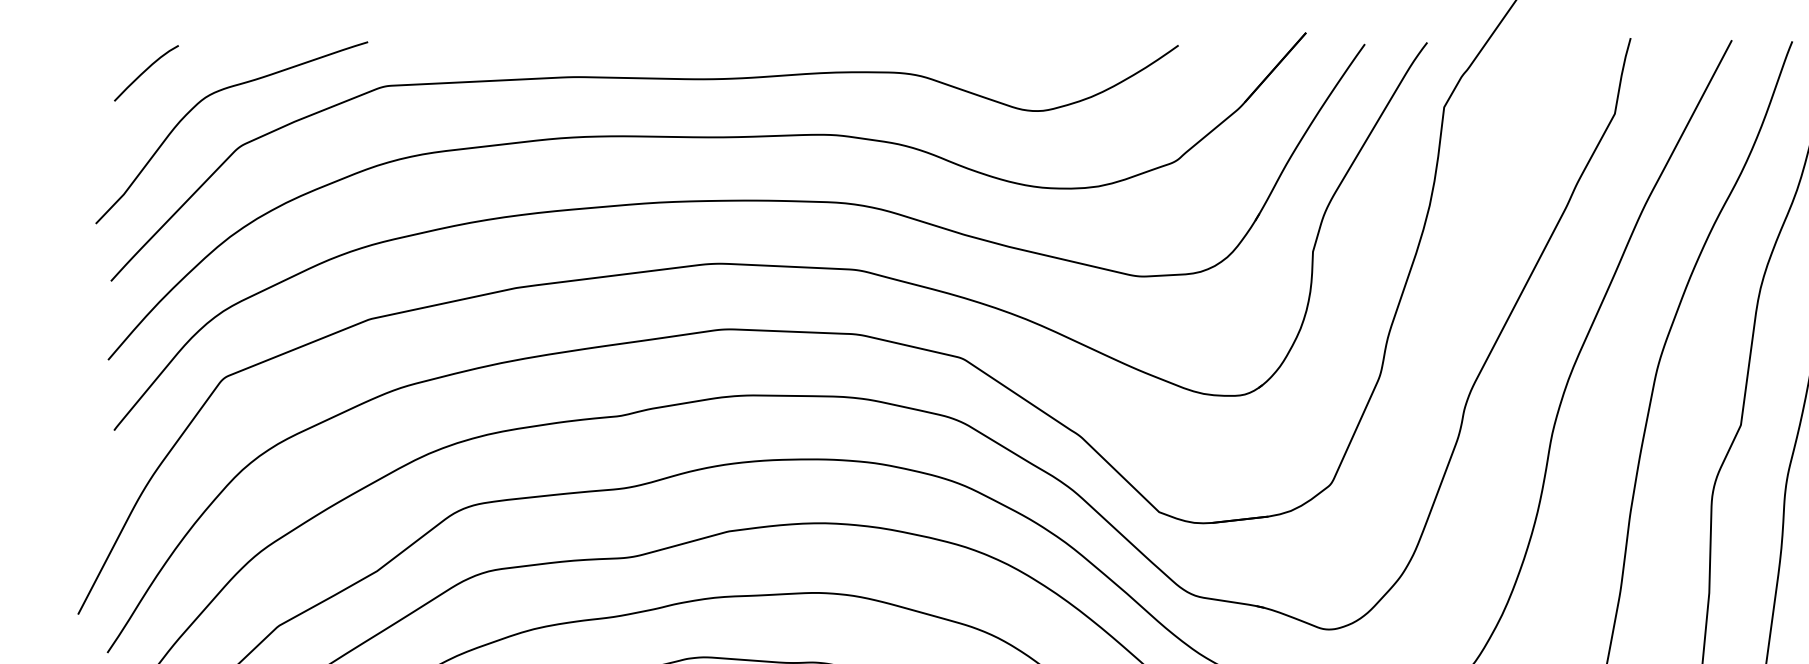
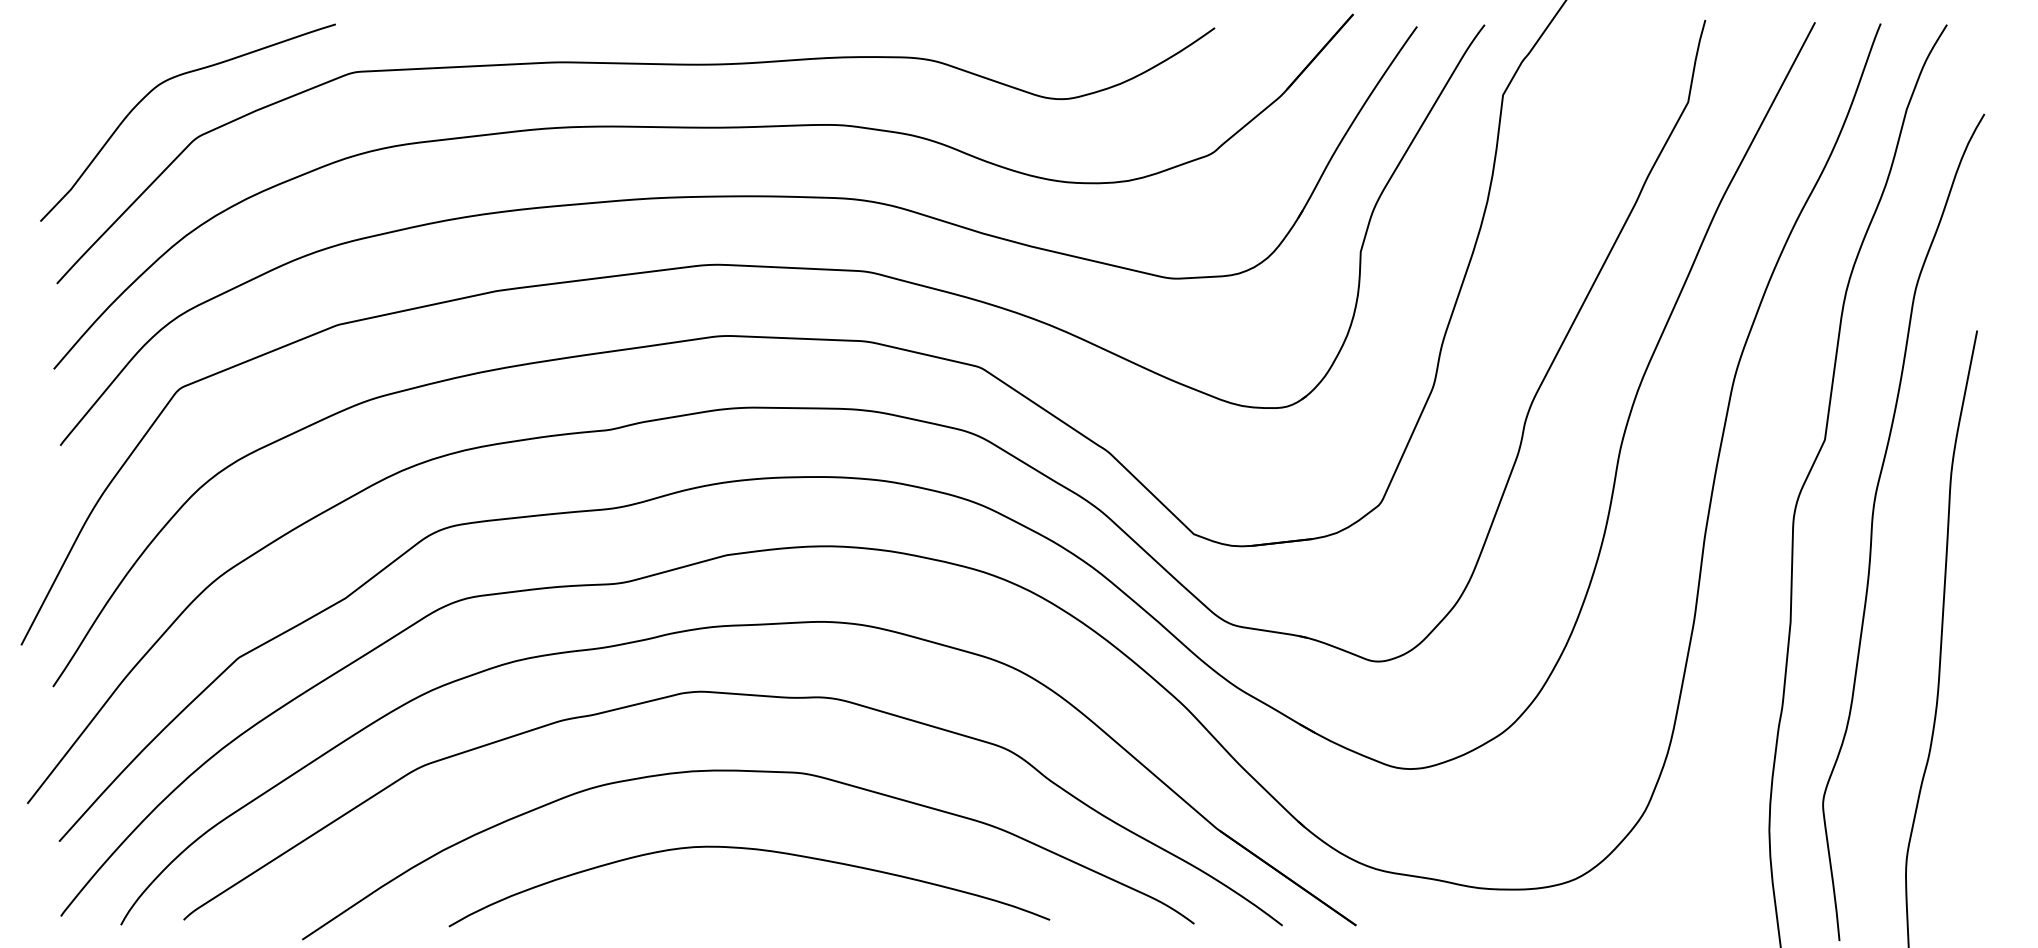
curve: (145, 71) -> (94, 56), removed

